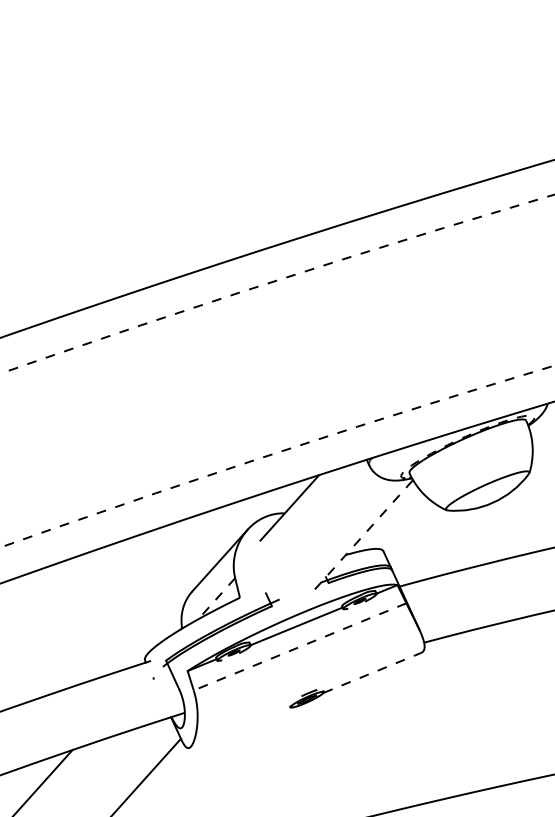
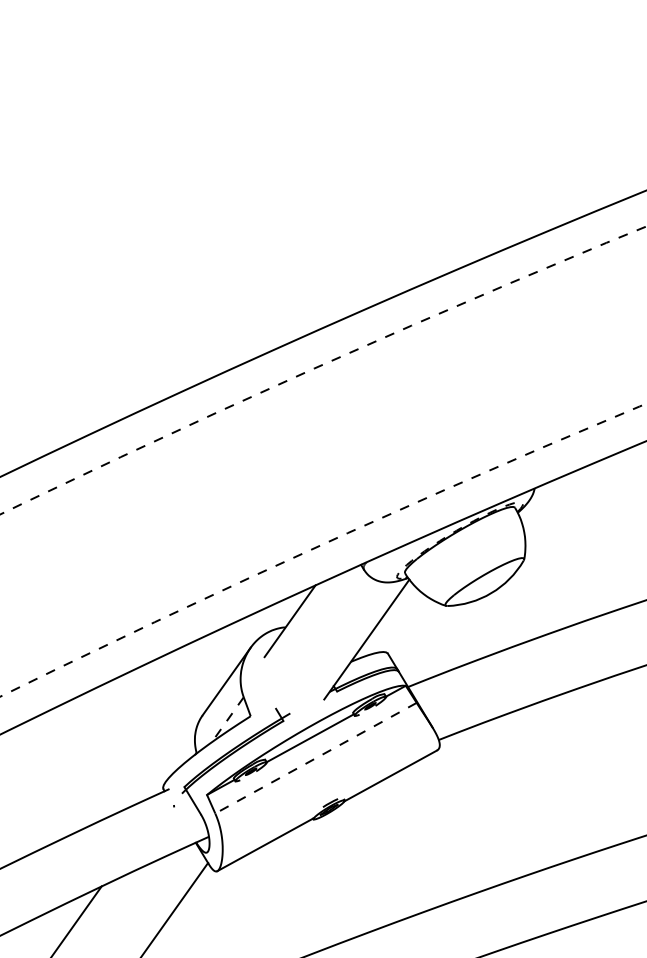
line: (363, 534) -> (366, 639), dashed -> solid
line: (372, 672) -> (390, 775), dashed -> solid
line: (240, 726) -> (265, 844), added

